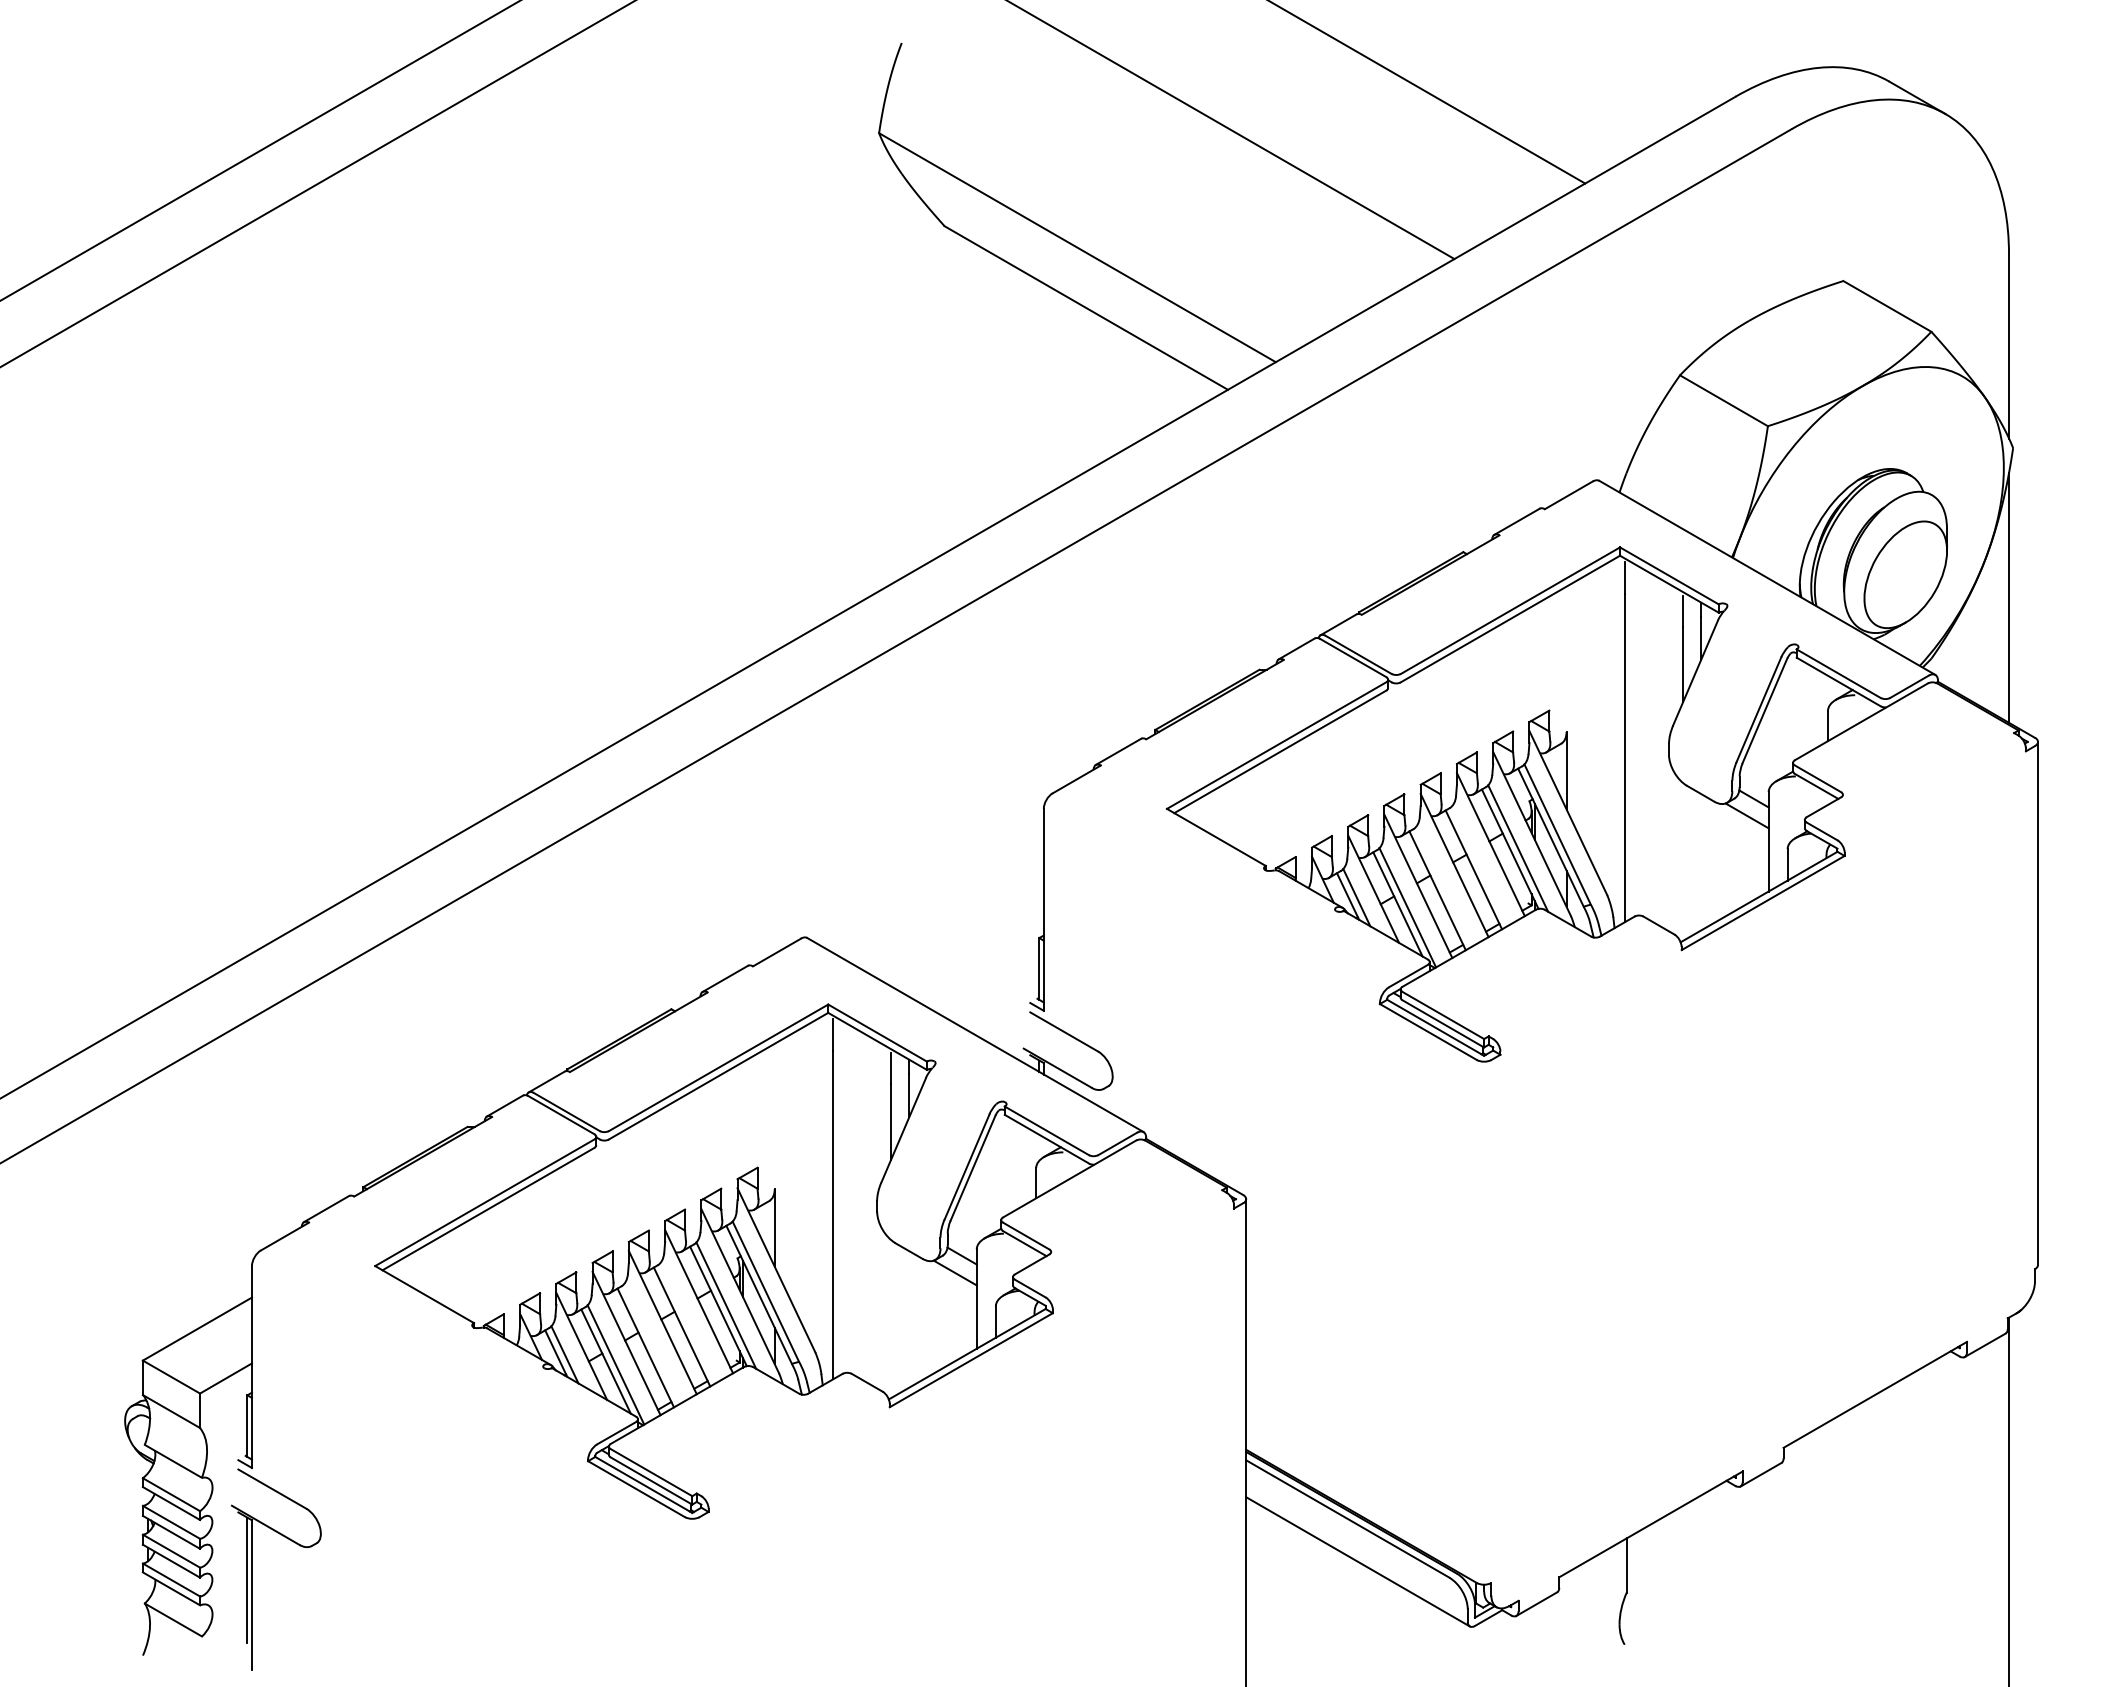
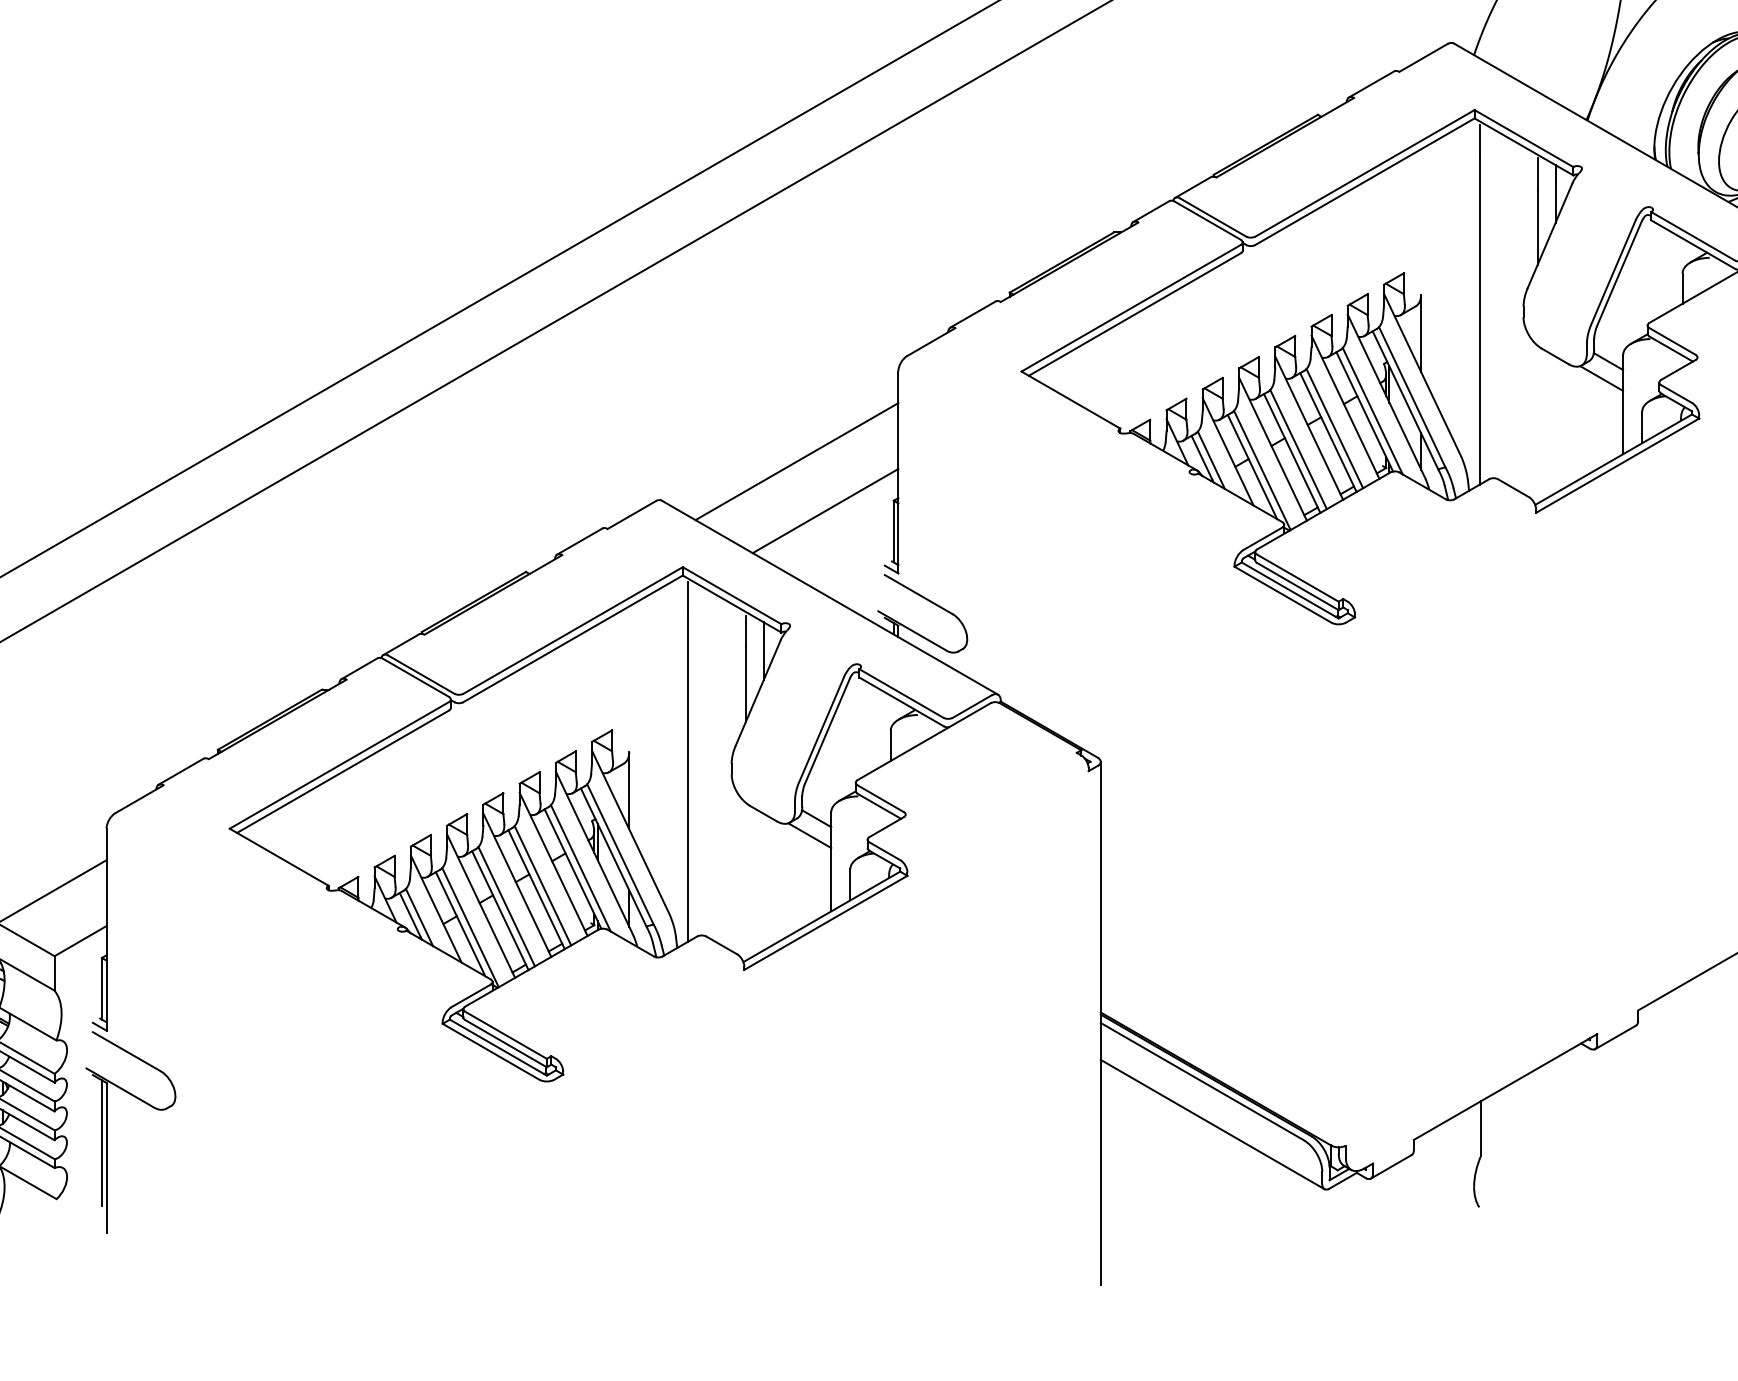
line: (1479, 865) -> (1334, 428), added
line: (1443, 886) -> (1298, 449), added
line: (942, 898) -> (797, 461), added
line: (970, 948) -> (825, 511), added
line: (688, 1322) -> (543, 885), added
line: (651, 1343) -> (506, 906), added

